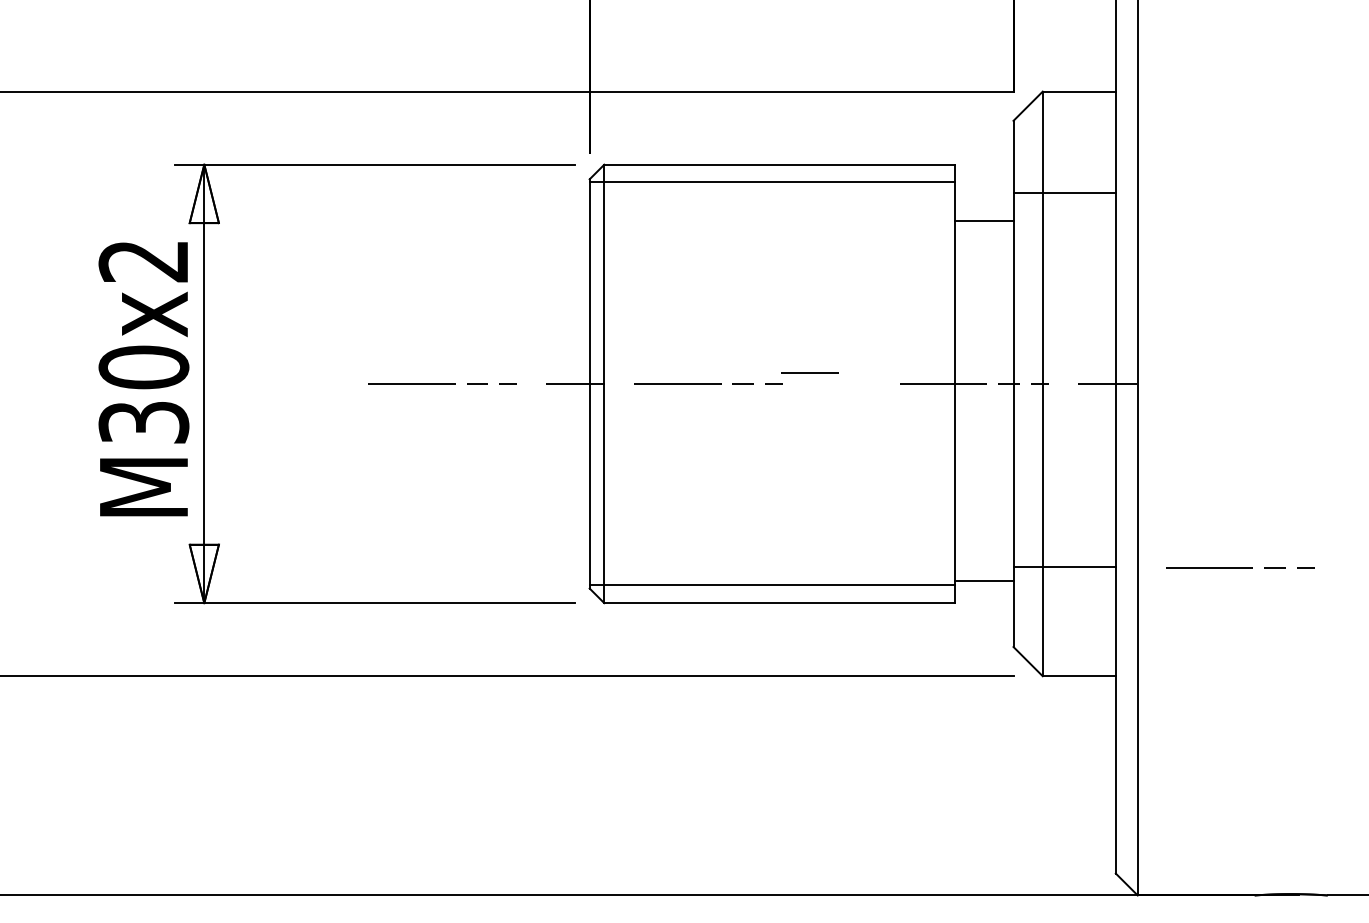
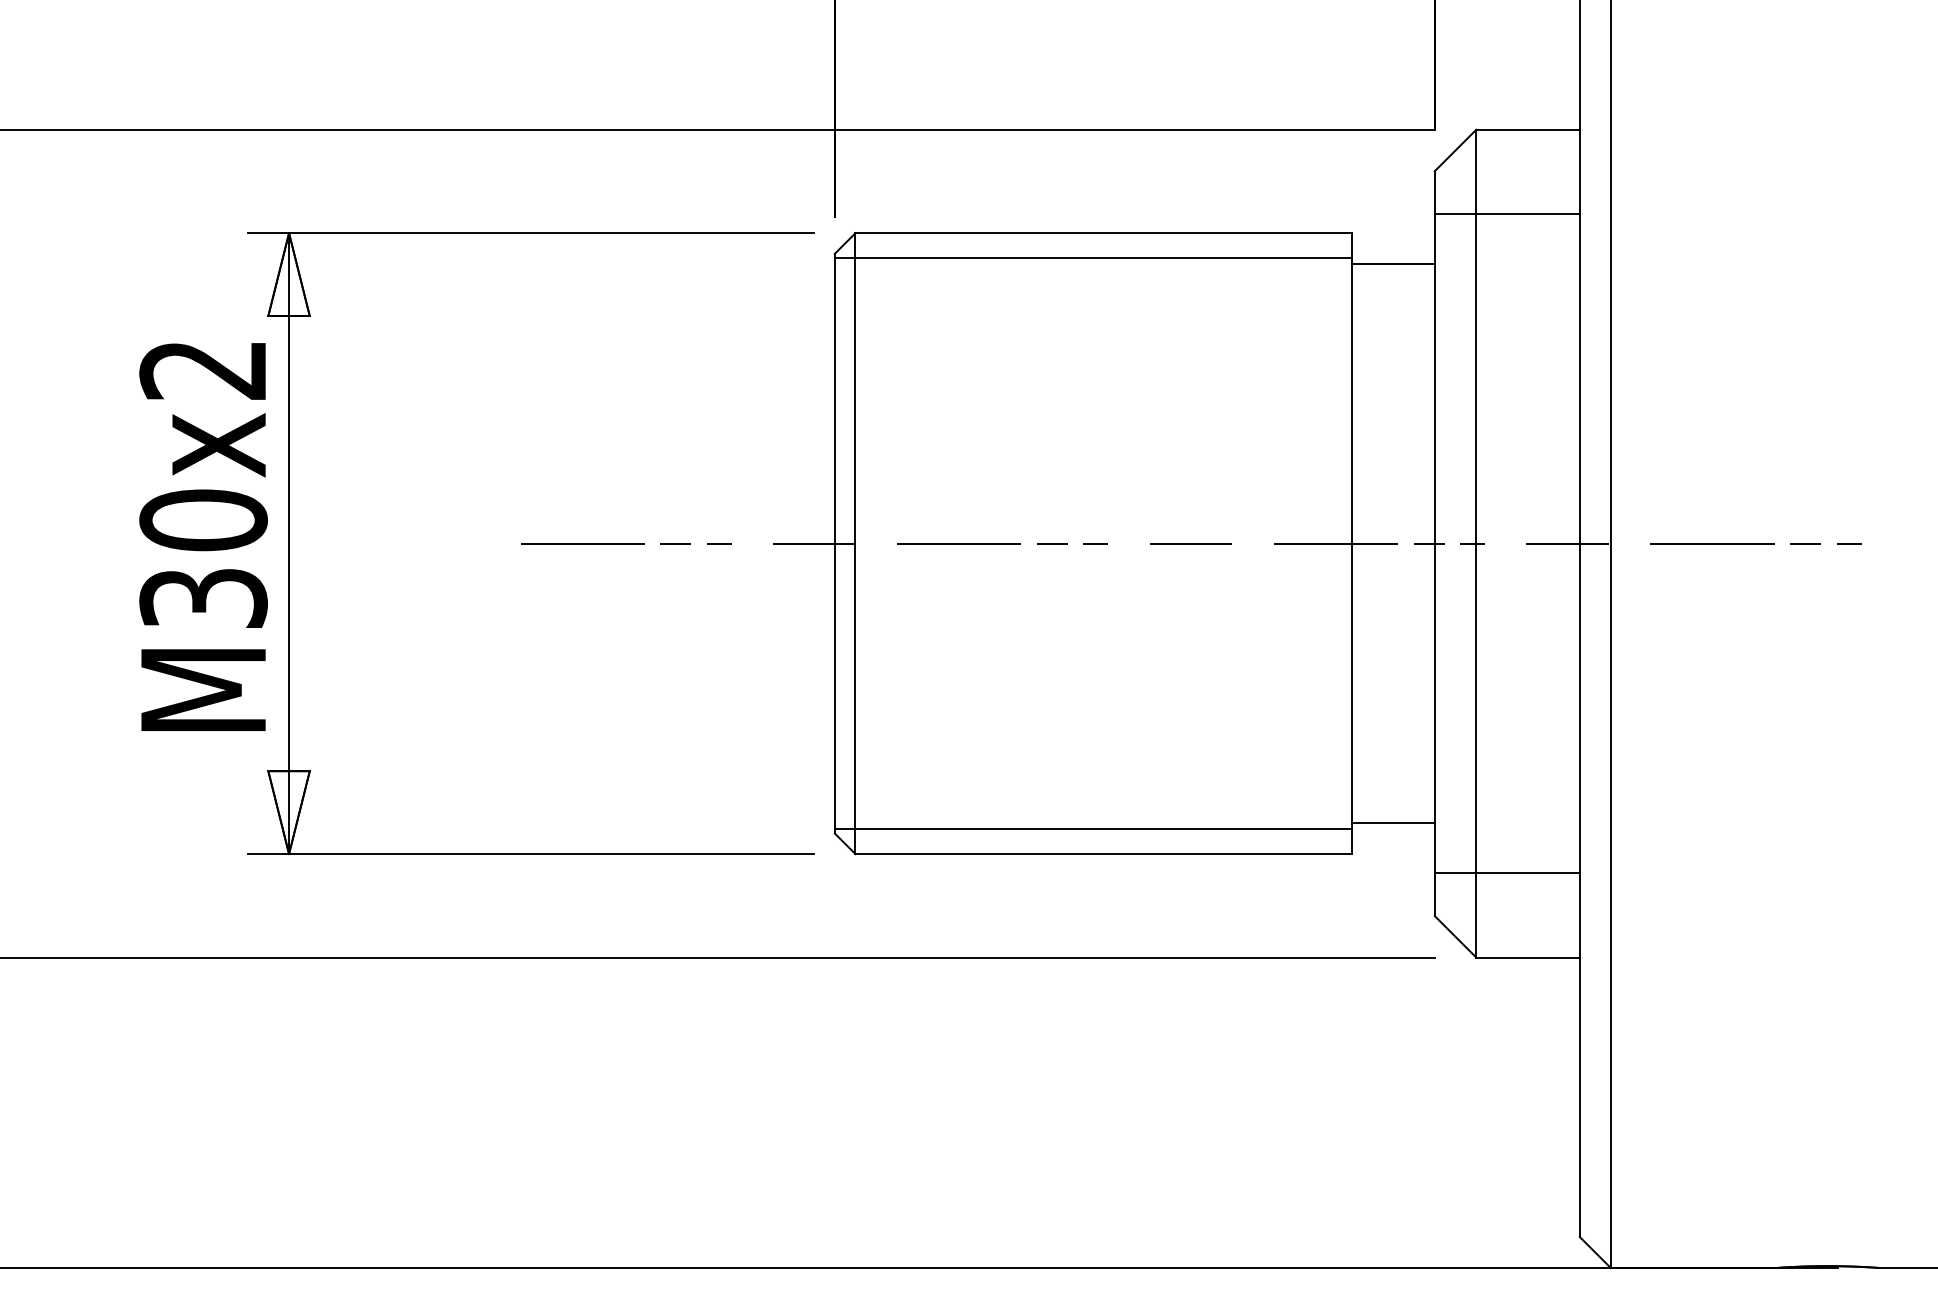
line: (1064, 193) -> (1506, 214), moved
line: (984, 220) -> (1393, 264), moved
line: (809, 372) -> (1190, 543), moved
line: (1064, 566) -> (1506, 873), moved
line: (1239, 567) -> (1755, 543), moved

